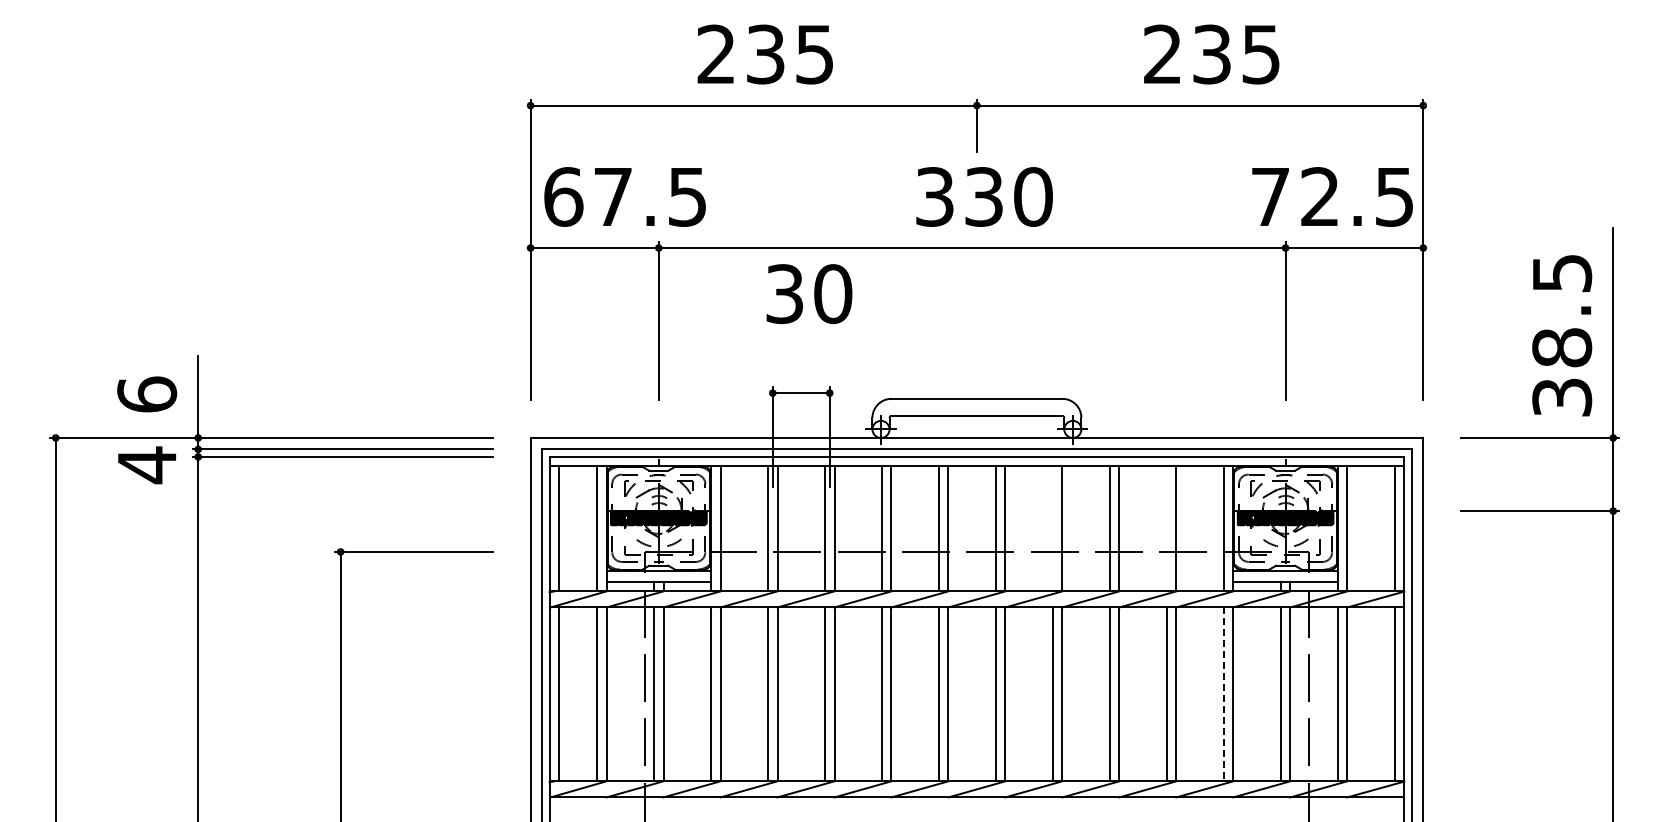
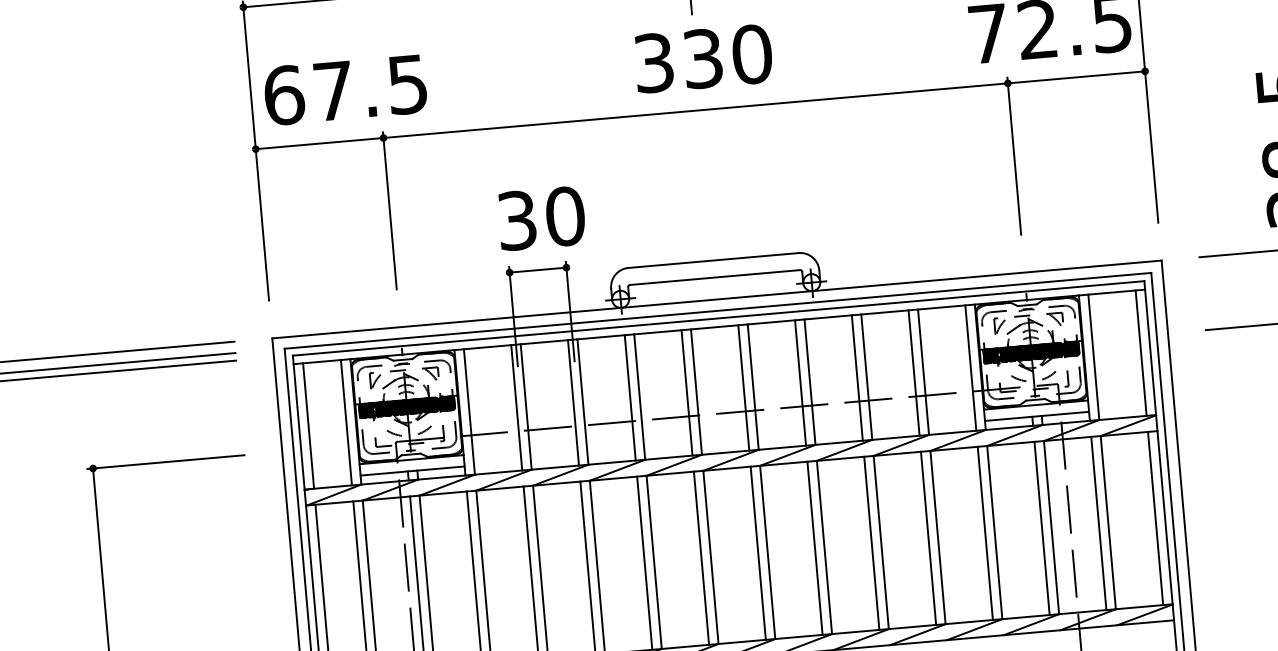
text: (809, 294) -> (541, 218), moved
line: (1052, 528) -> (800, 383), added
line: (1166, 528) -> (913, 373), added
line: (1223, 694) -> (984, 533), dashed -> solid

